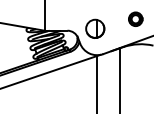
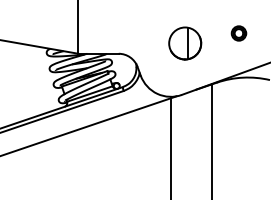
part: (135, 18) -> (238, 32), size x0.6
part: (95, 28) -> (185, 42), moved

